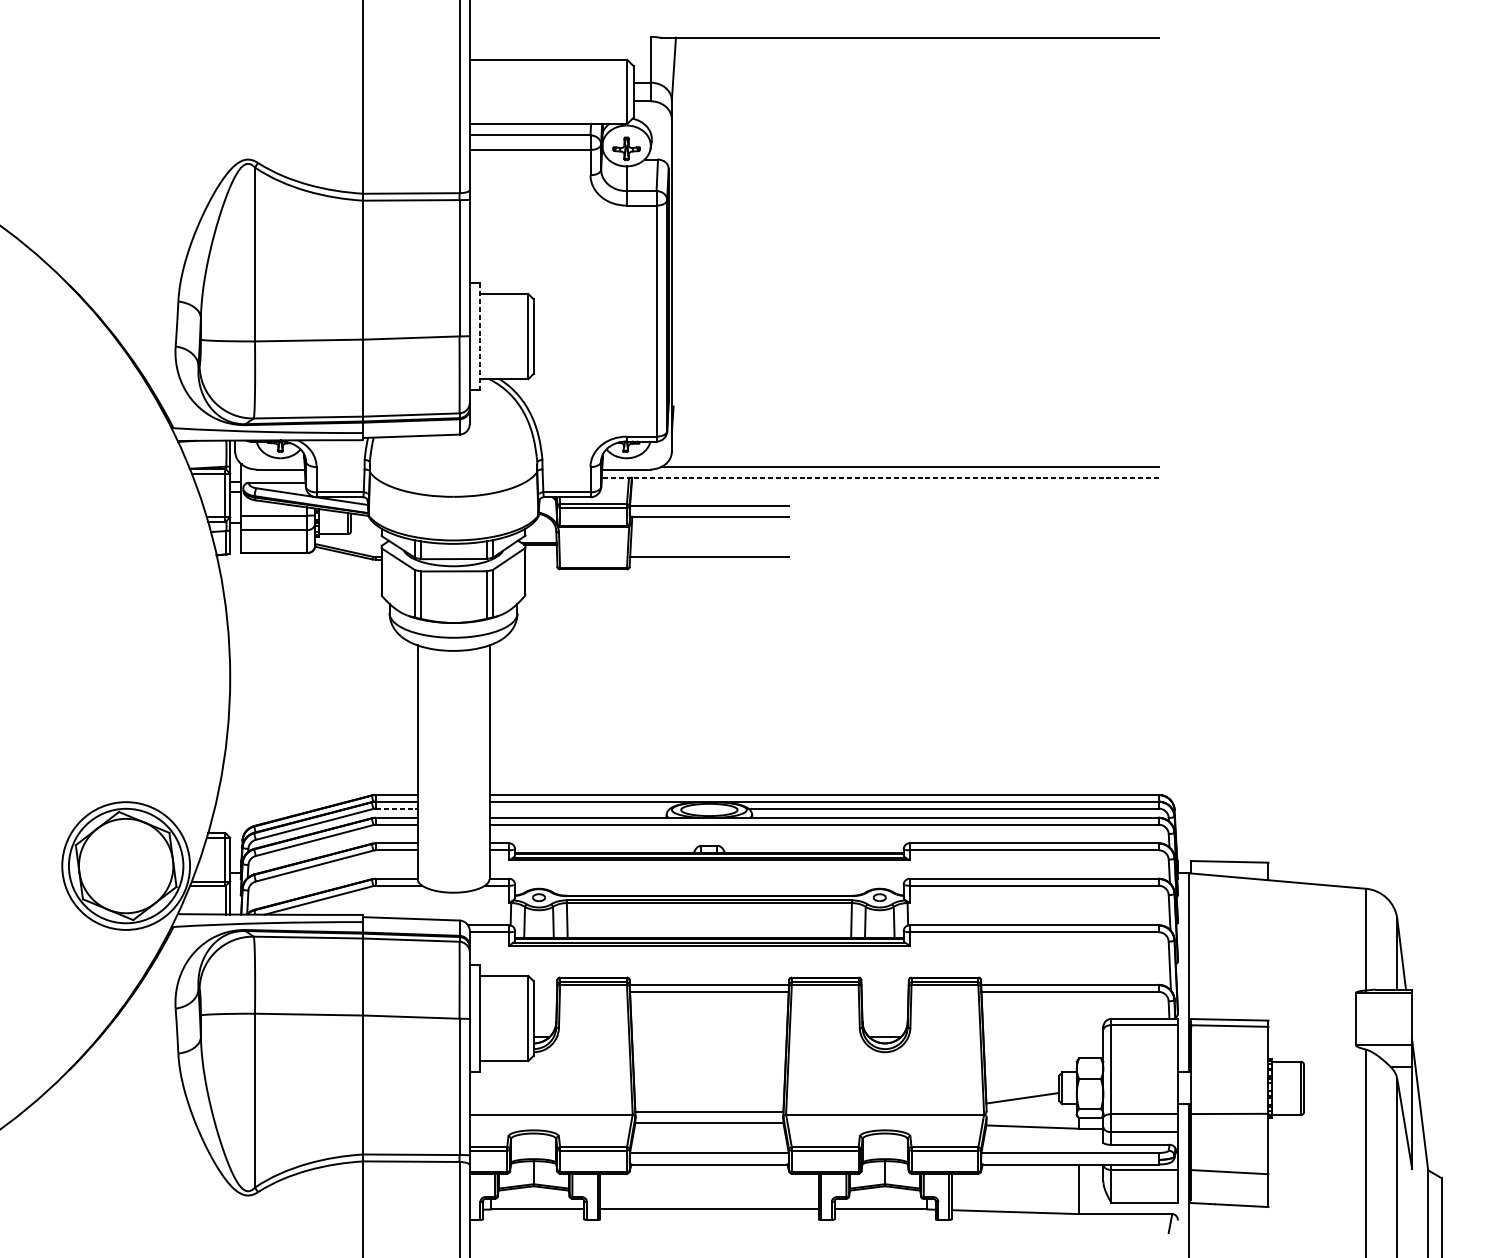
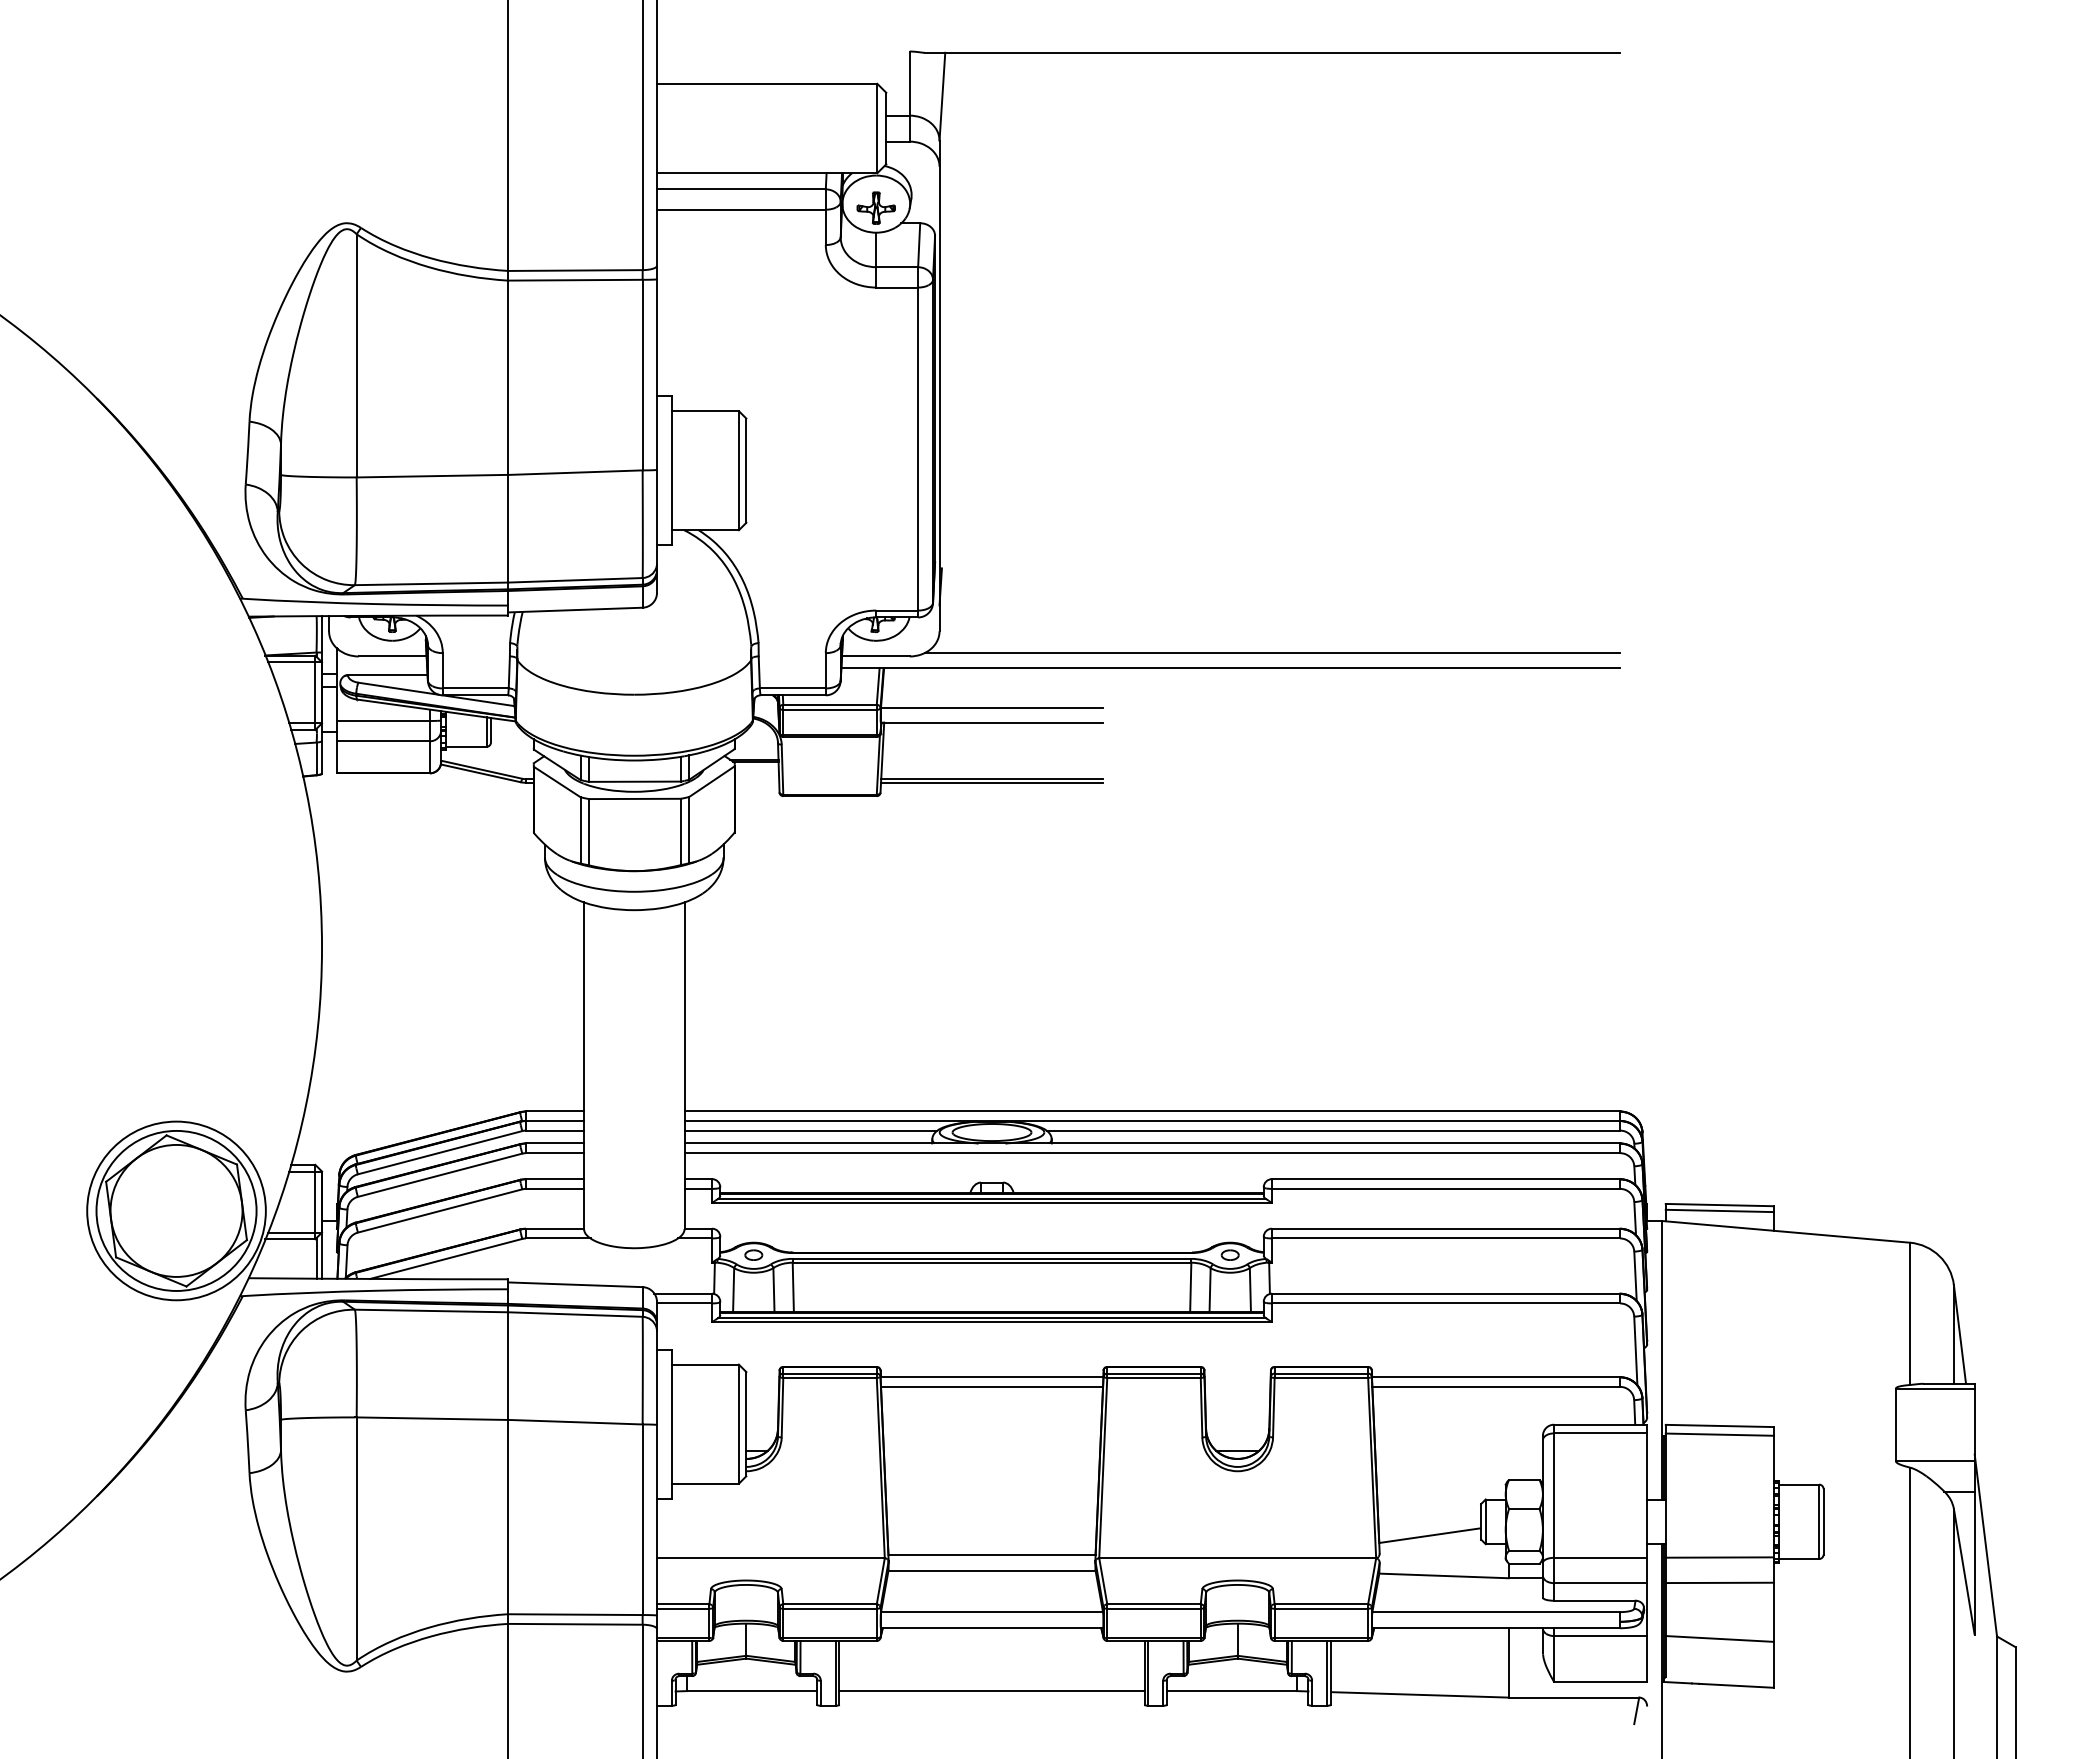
line: (480, 337) -> (671, 471), dashed -> solid
line: (879, 478) -> (1230, 668), dashed -> solid
line: (709, 559) -> (992, 782), added
line: (397, 808) -> (555, 1130), dashed -> solid
line: (579, 808) -> (810, 1130), added
line: (1229, 865) -> (1719, 1210), added
line: (1229, 1131) -> (1719, 1582), added

